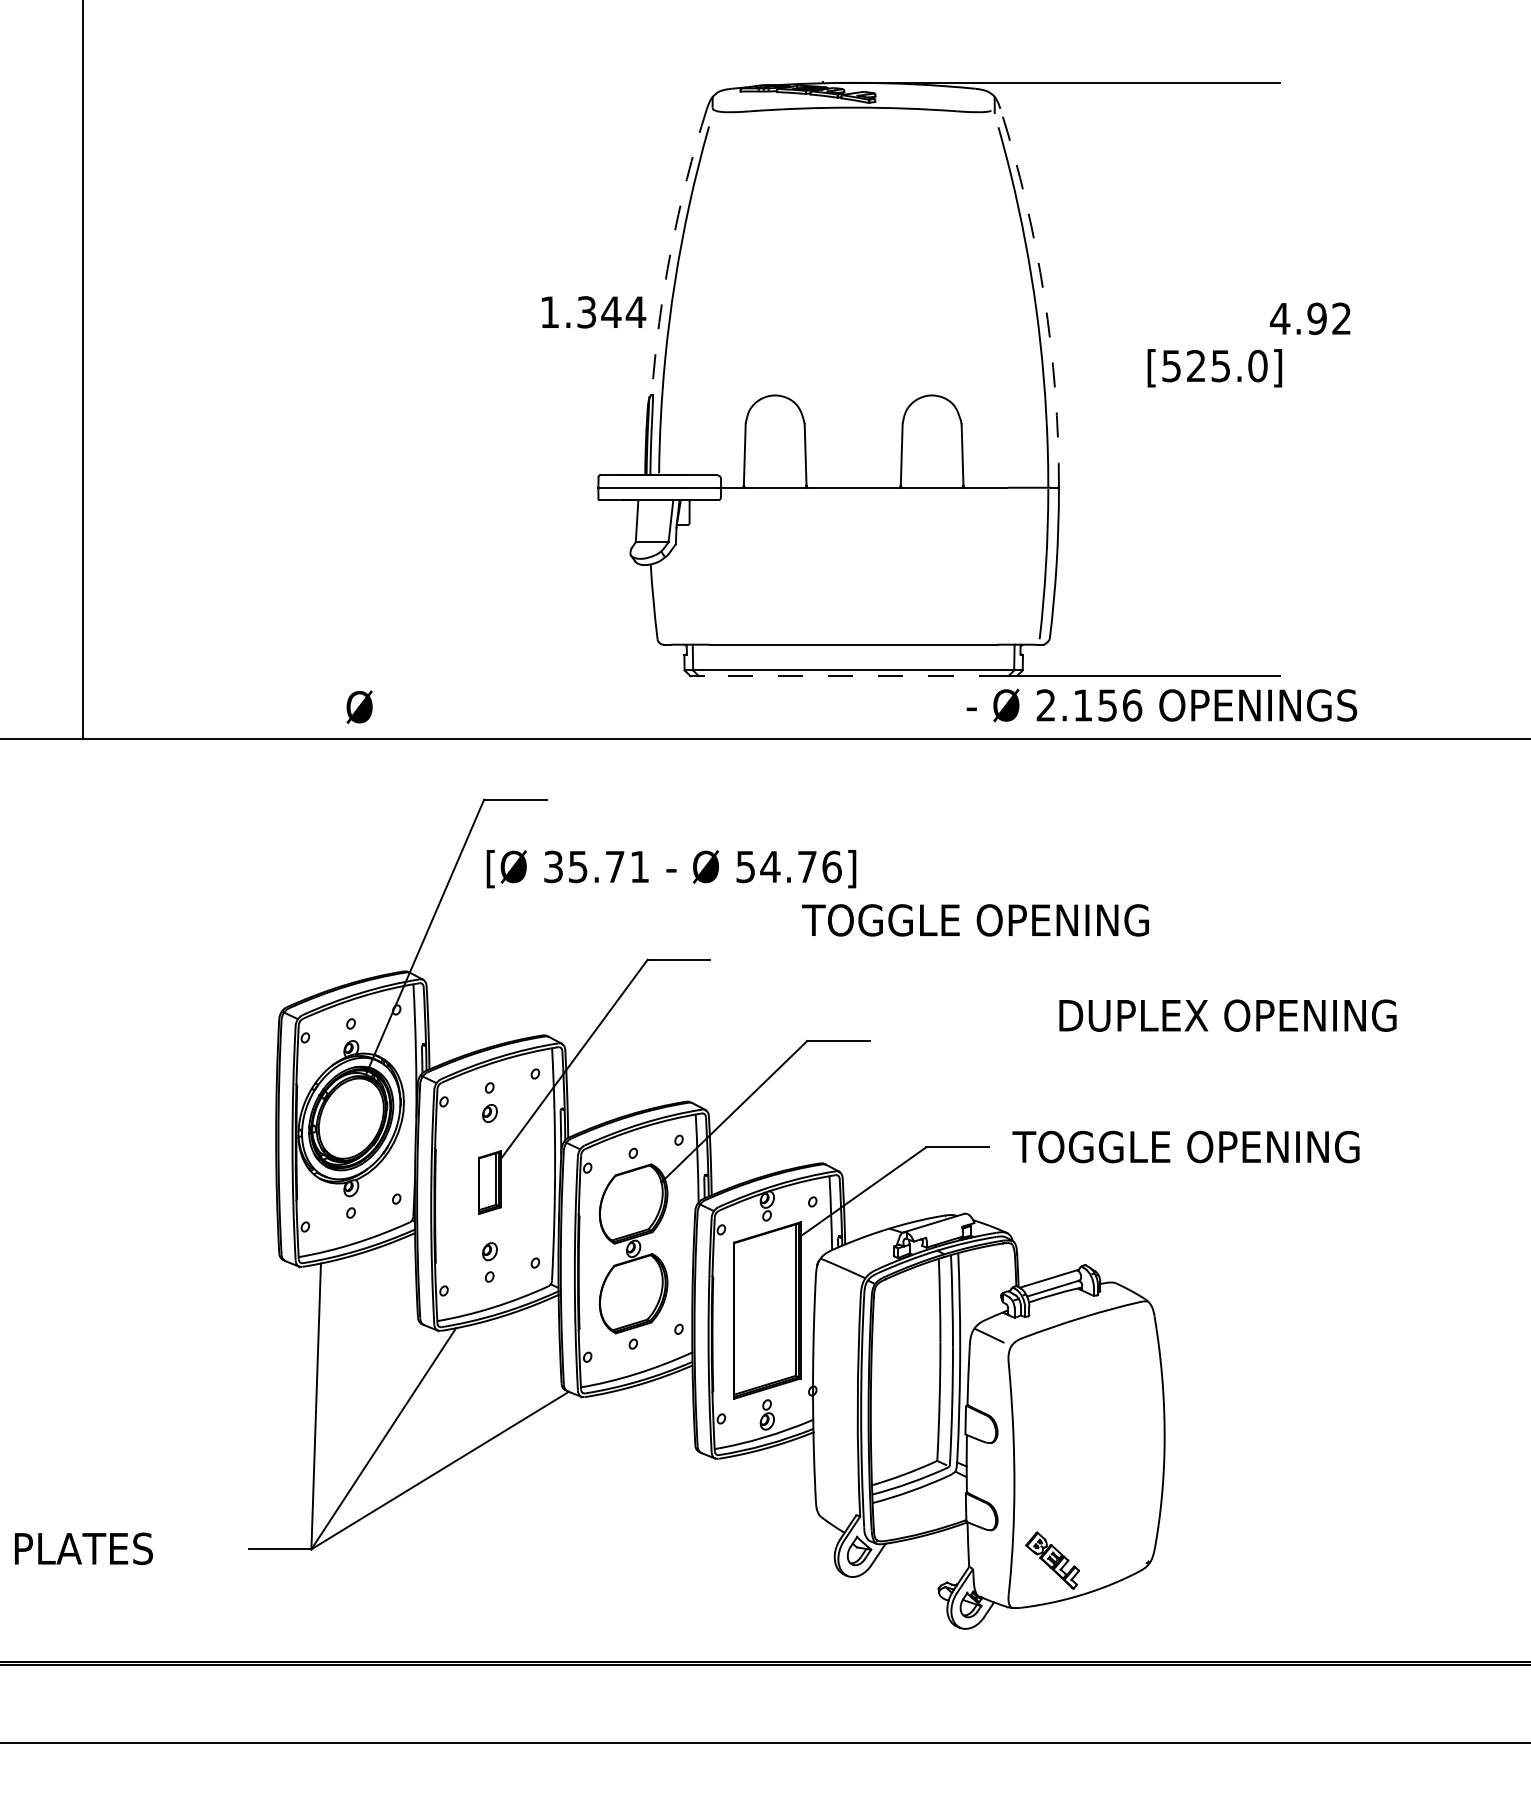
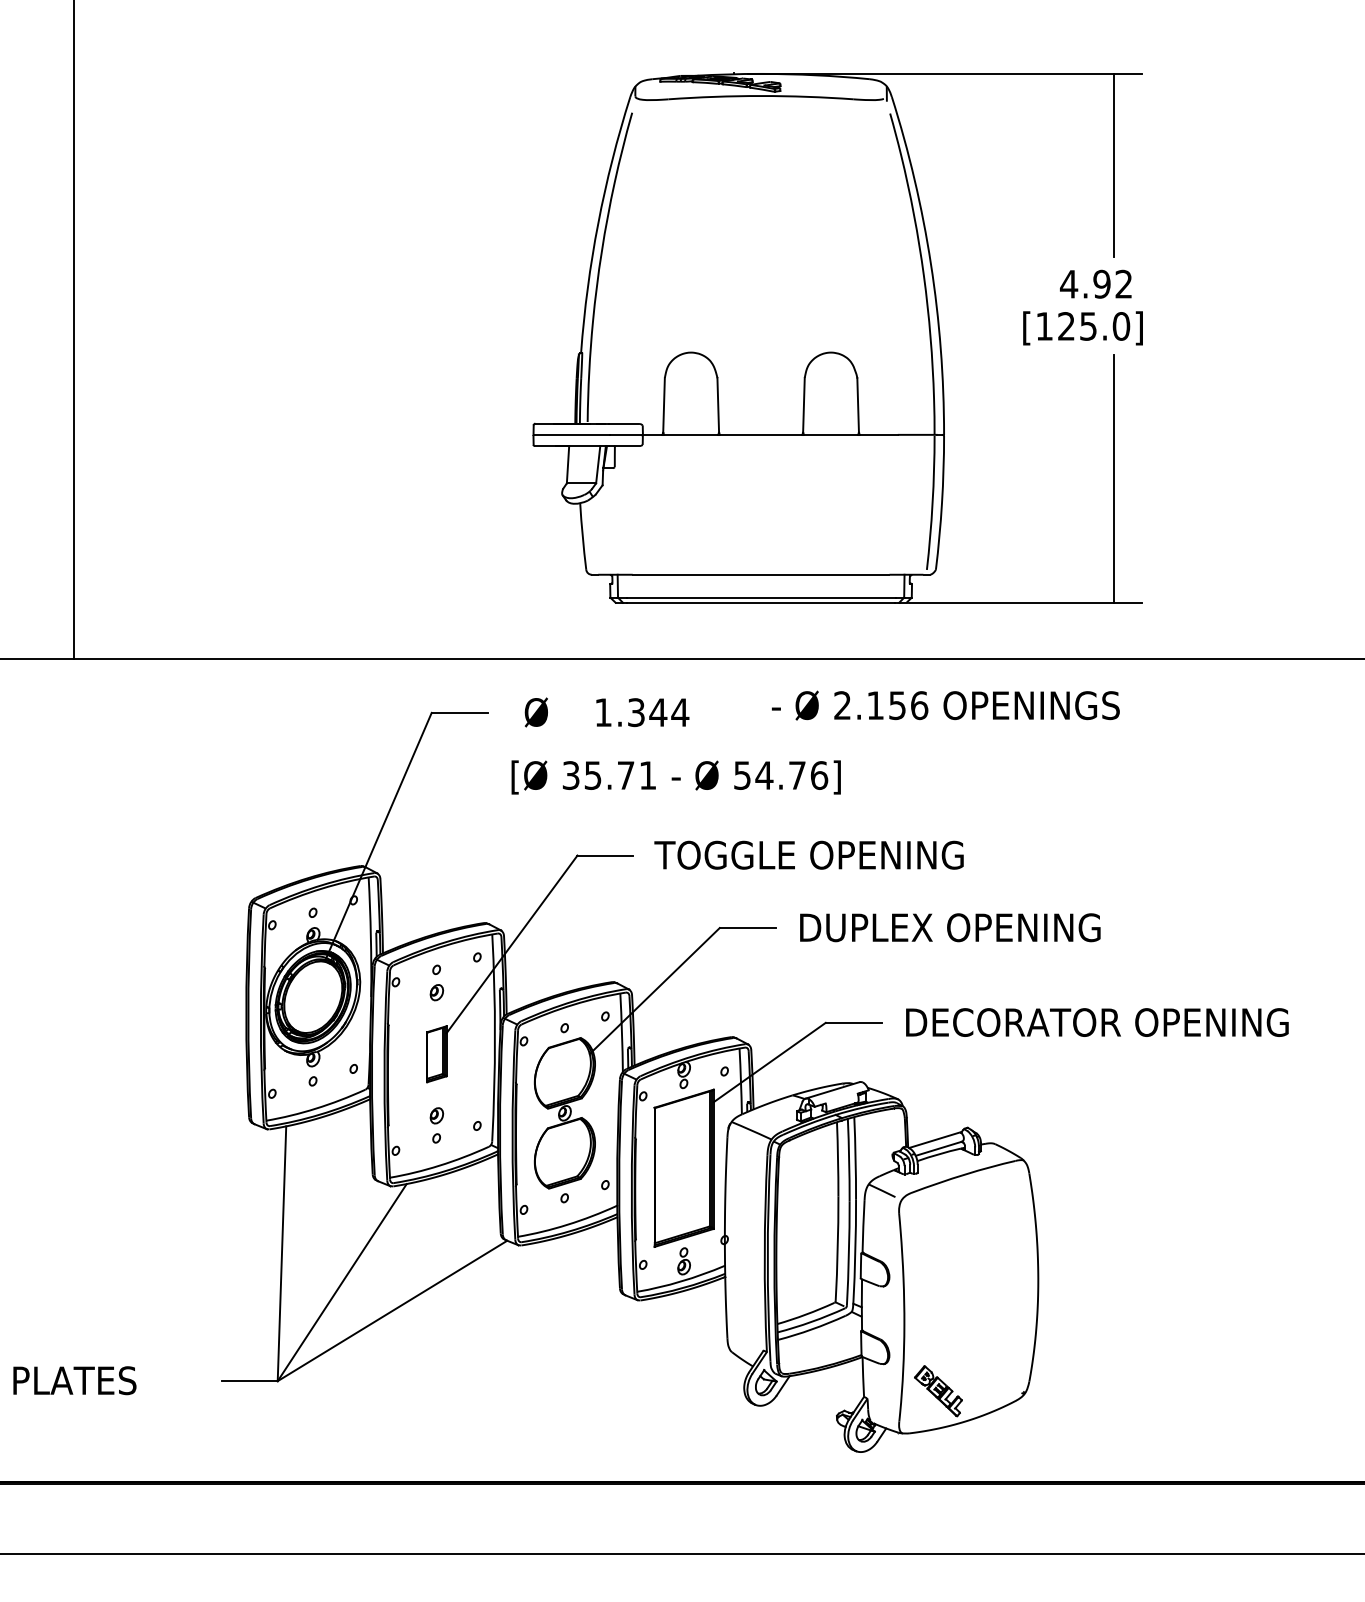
line: (1249, 185) -> (1113, 165), added
arc: (671, 250) -> (598, 223), dashed -> solid
arc: (1044, 296) -> (931, 264), dashed -> solid
text: (593, 312) -> (642, 712), moved
text: (1309, 318) -> (1095, 283), moved
text: (1171, 366) -> (1044, 326), [525.0] -> [125.0]
line: (1249, 536) -> (1113, 478), added
line: (853, 676) -> (760, 603), dashed -> solid
text: (1161, 705) -> (945, 705), moved
text: (359, 706) -> (536, 711), moved
text: (671, 869) -> (676, 777), moved
text: (975, 920) -> (809, 855), moved
text: (1227, 1015) -> (949, 927), moved
text: (1228, 1146) -> (1095, 1022), TOGGLE OPENING -> DECORATOR OPENING

